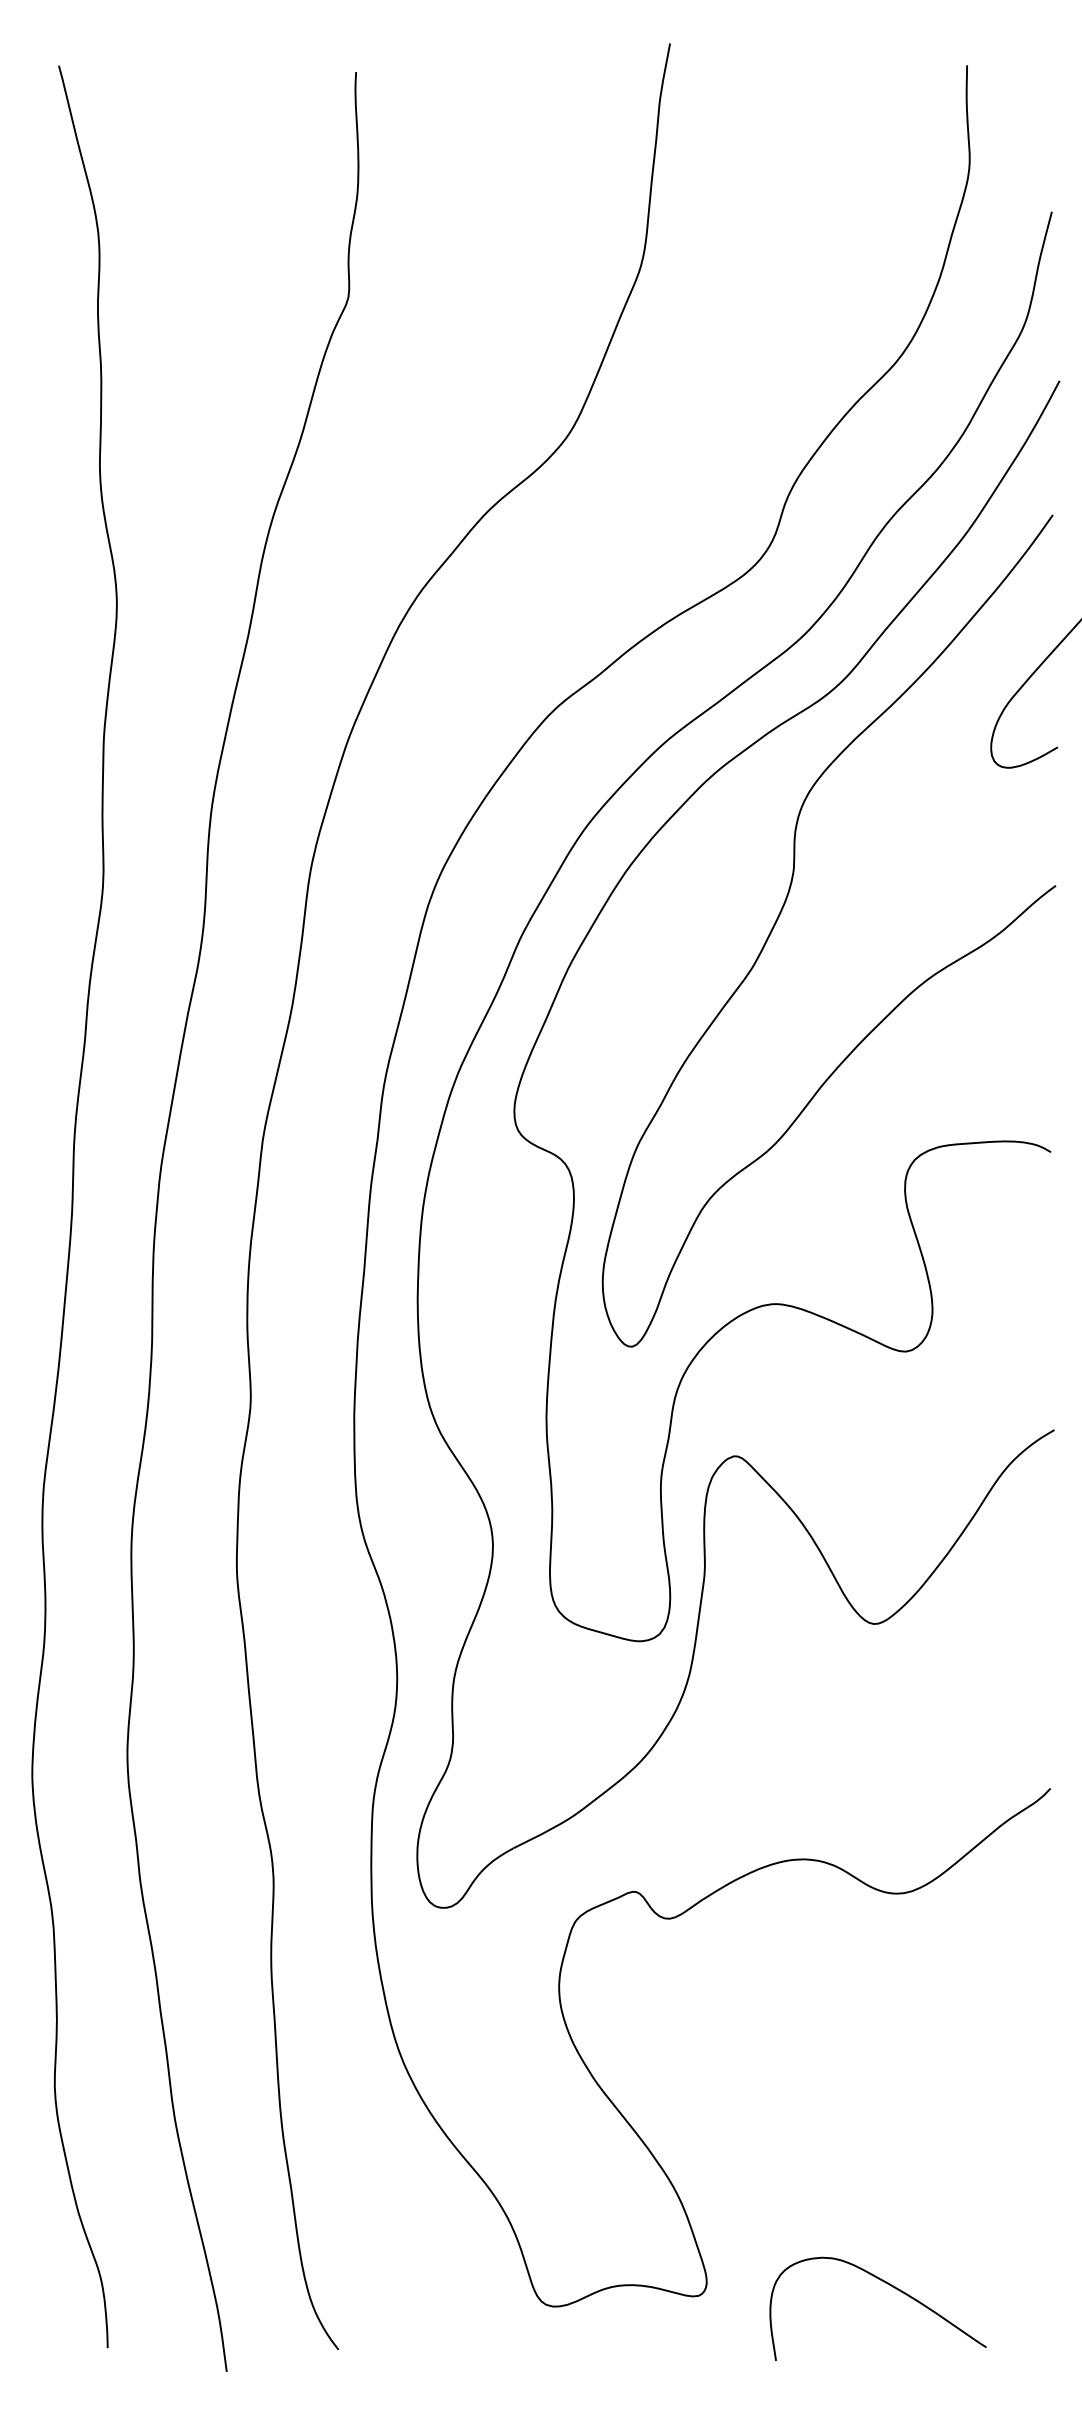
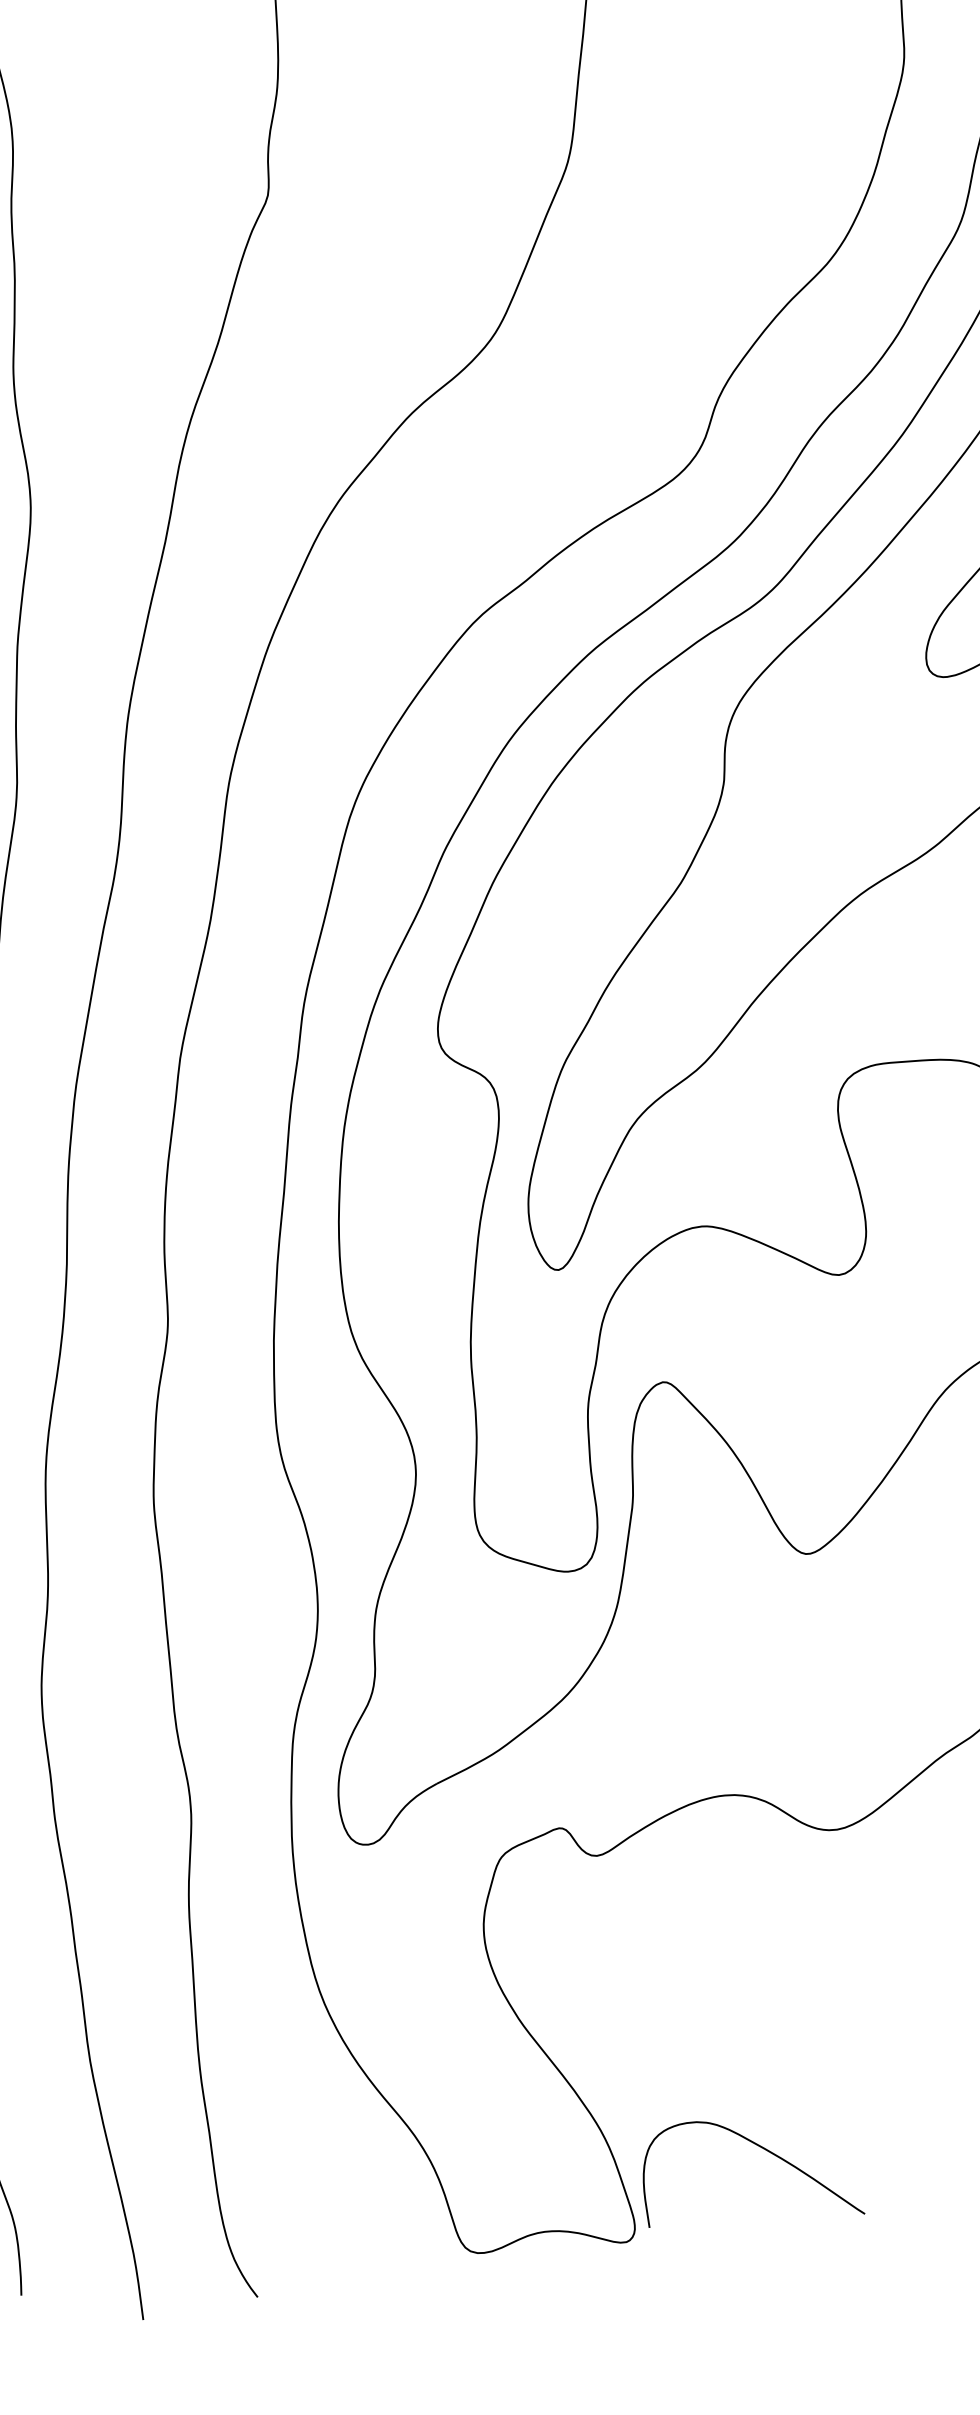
curve: (892, 2287) -> (768, 2152), moved

